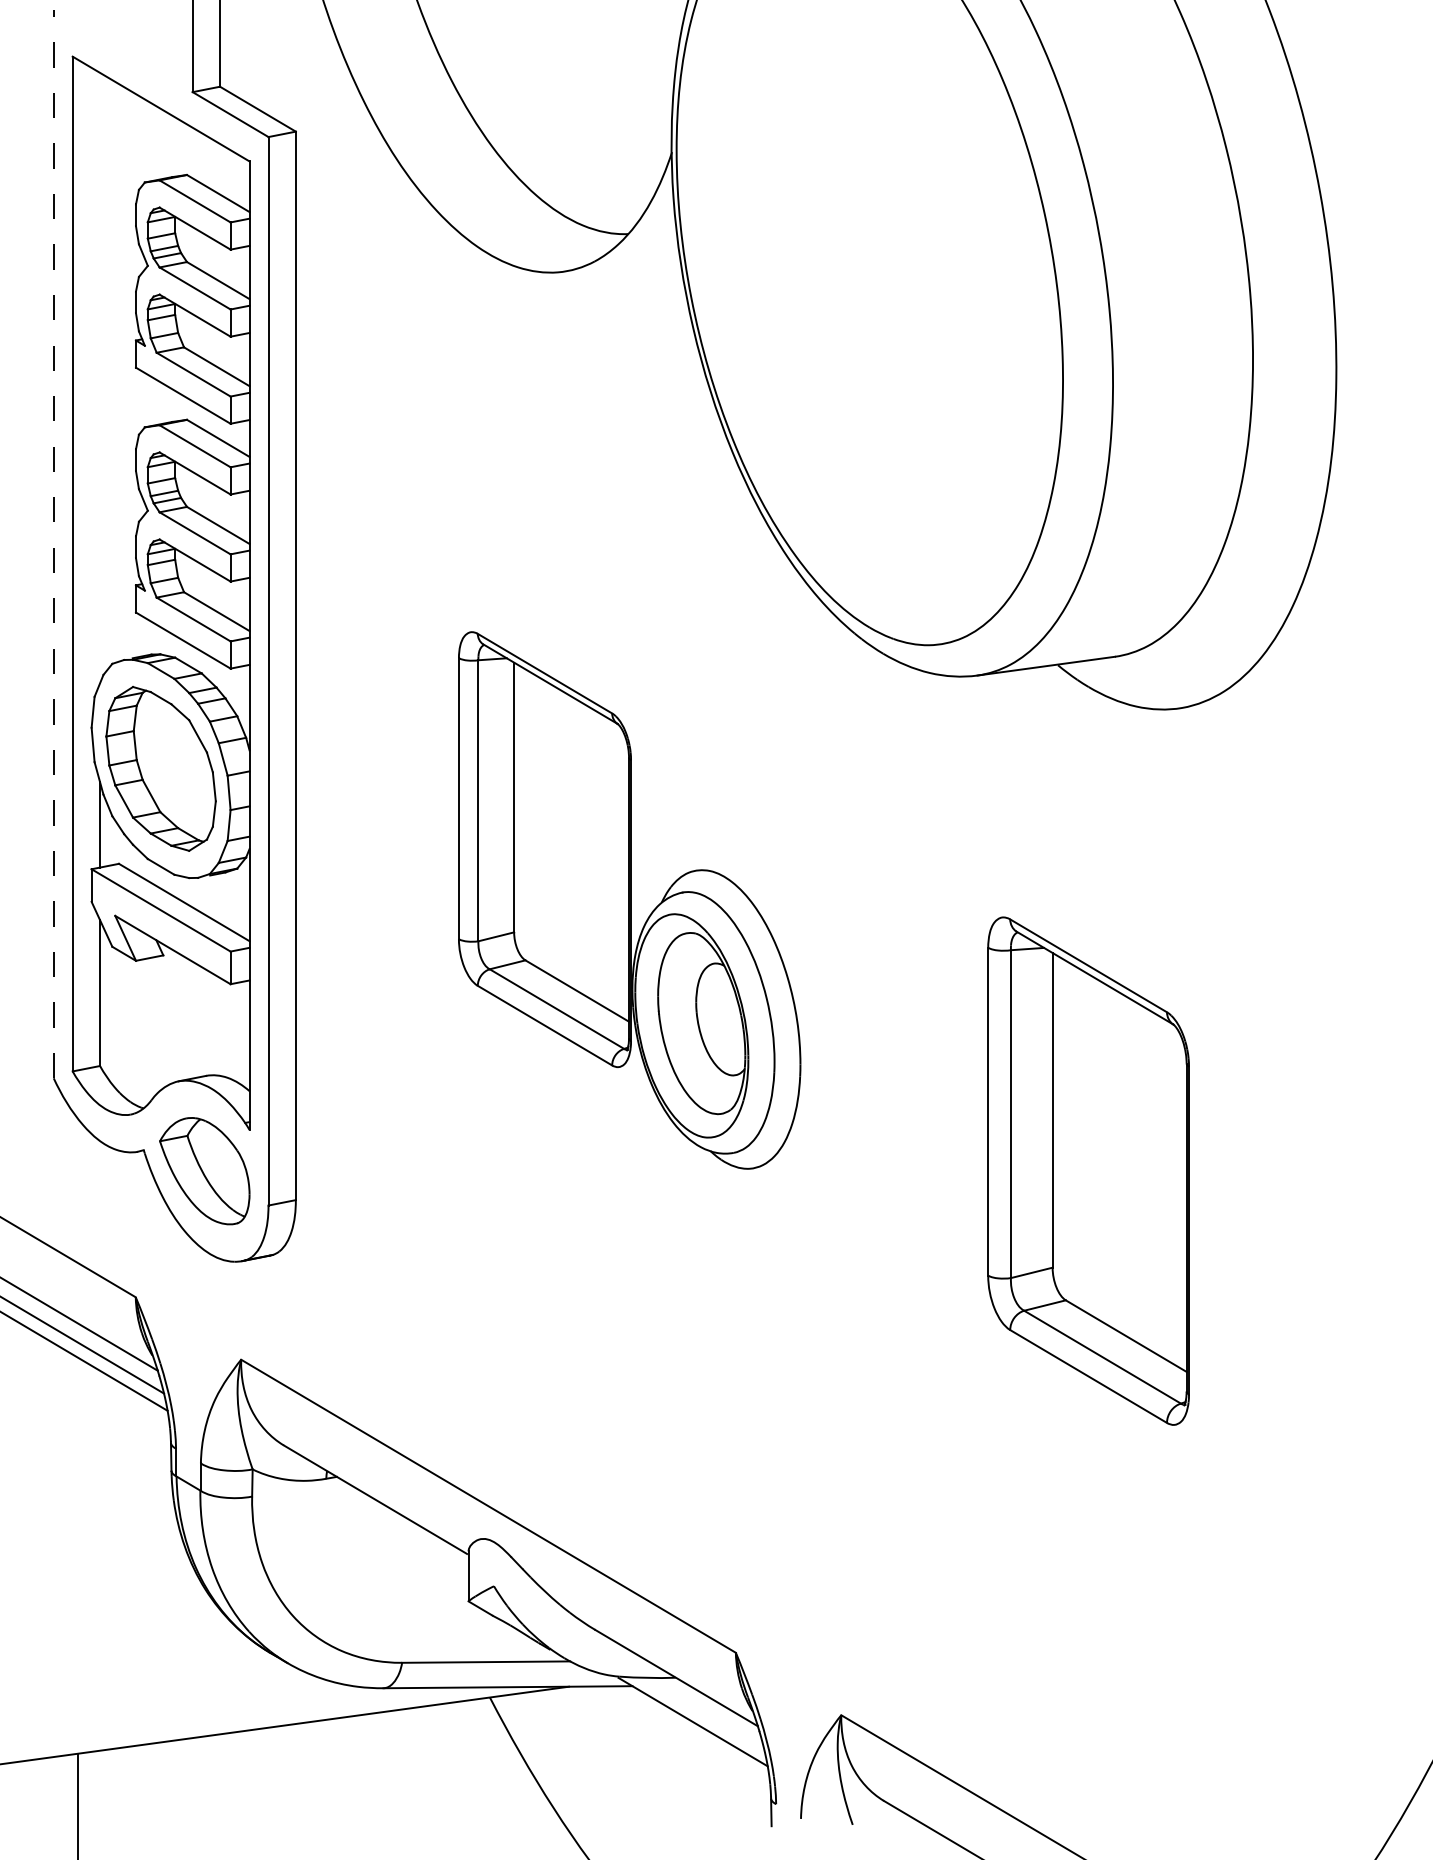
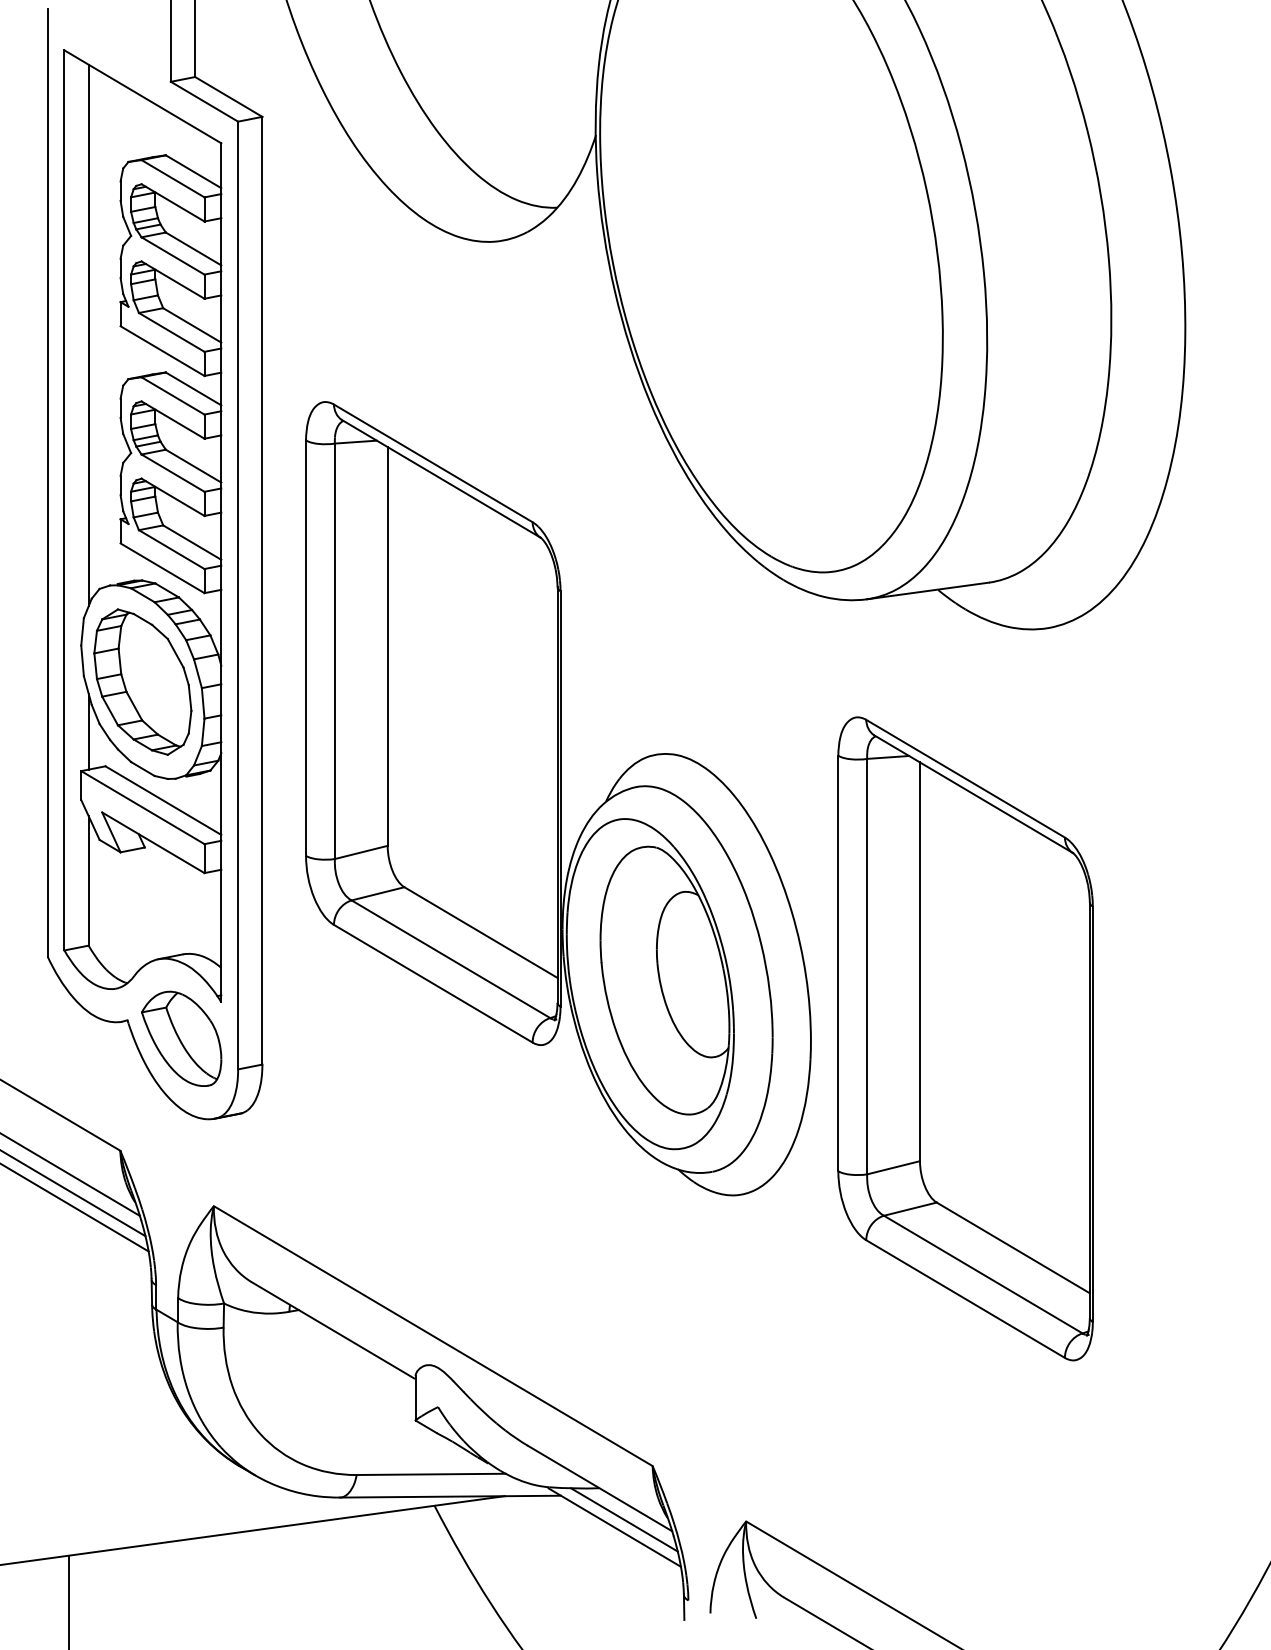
line: (99, 378) -> (88, 335), added
line: (53, 543) -> (47, 482), dashed -> solid
part: (629, 900) -> (558, 798), size x1.67
part: (1088, 1170) -> (965, 1038), size x1.43
line: (704, 1712) -> (624, 1519), added

